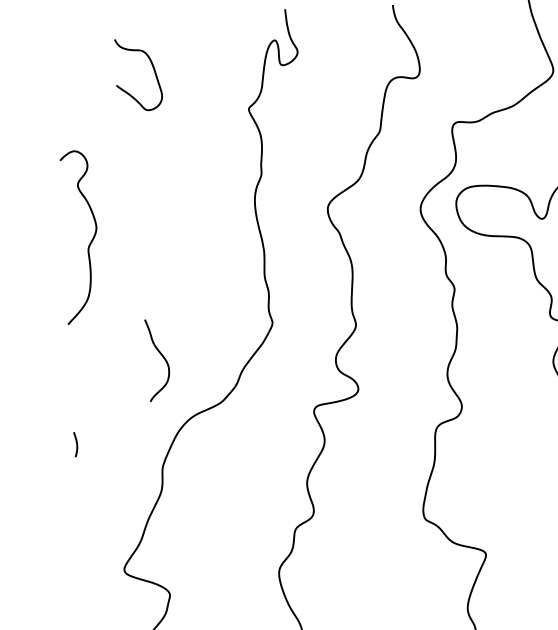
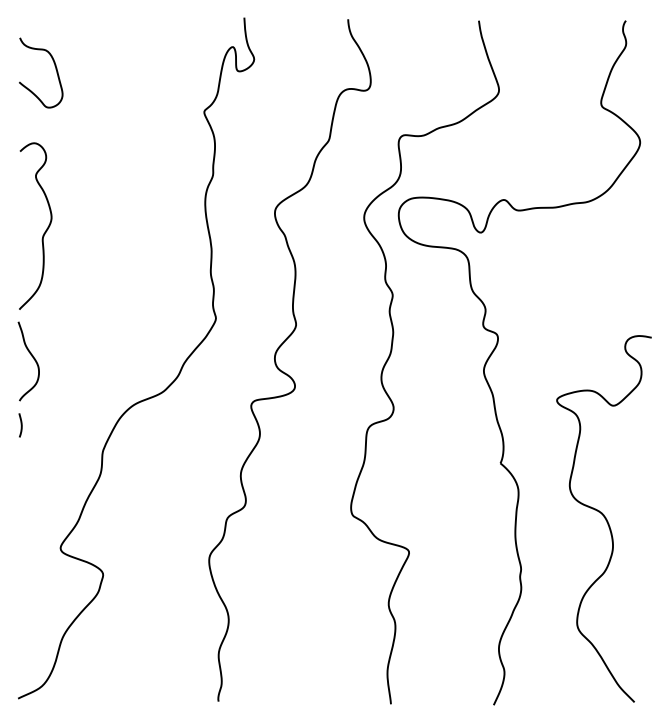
curve: (152, 67) -> (54, 66), moved
curve: (162, 357) -> (33, 359), moved

